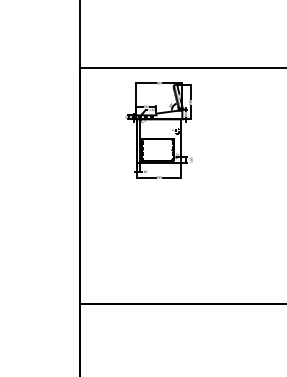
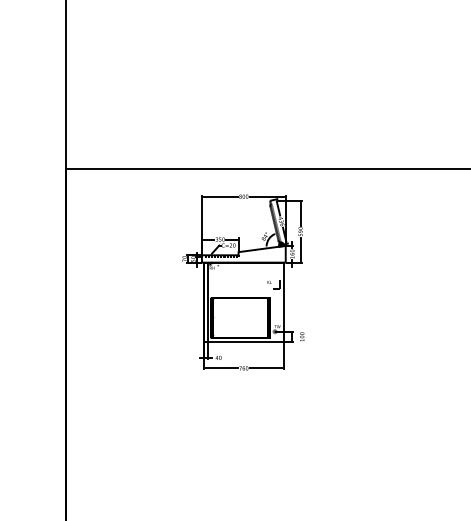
part: (158, 130) -> (242, 282), moved

